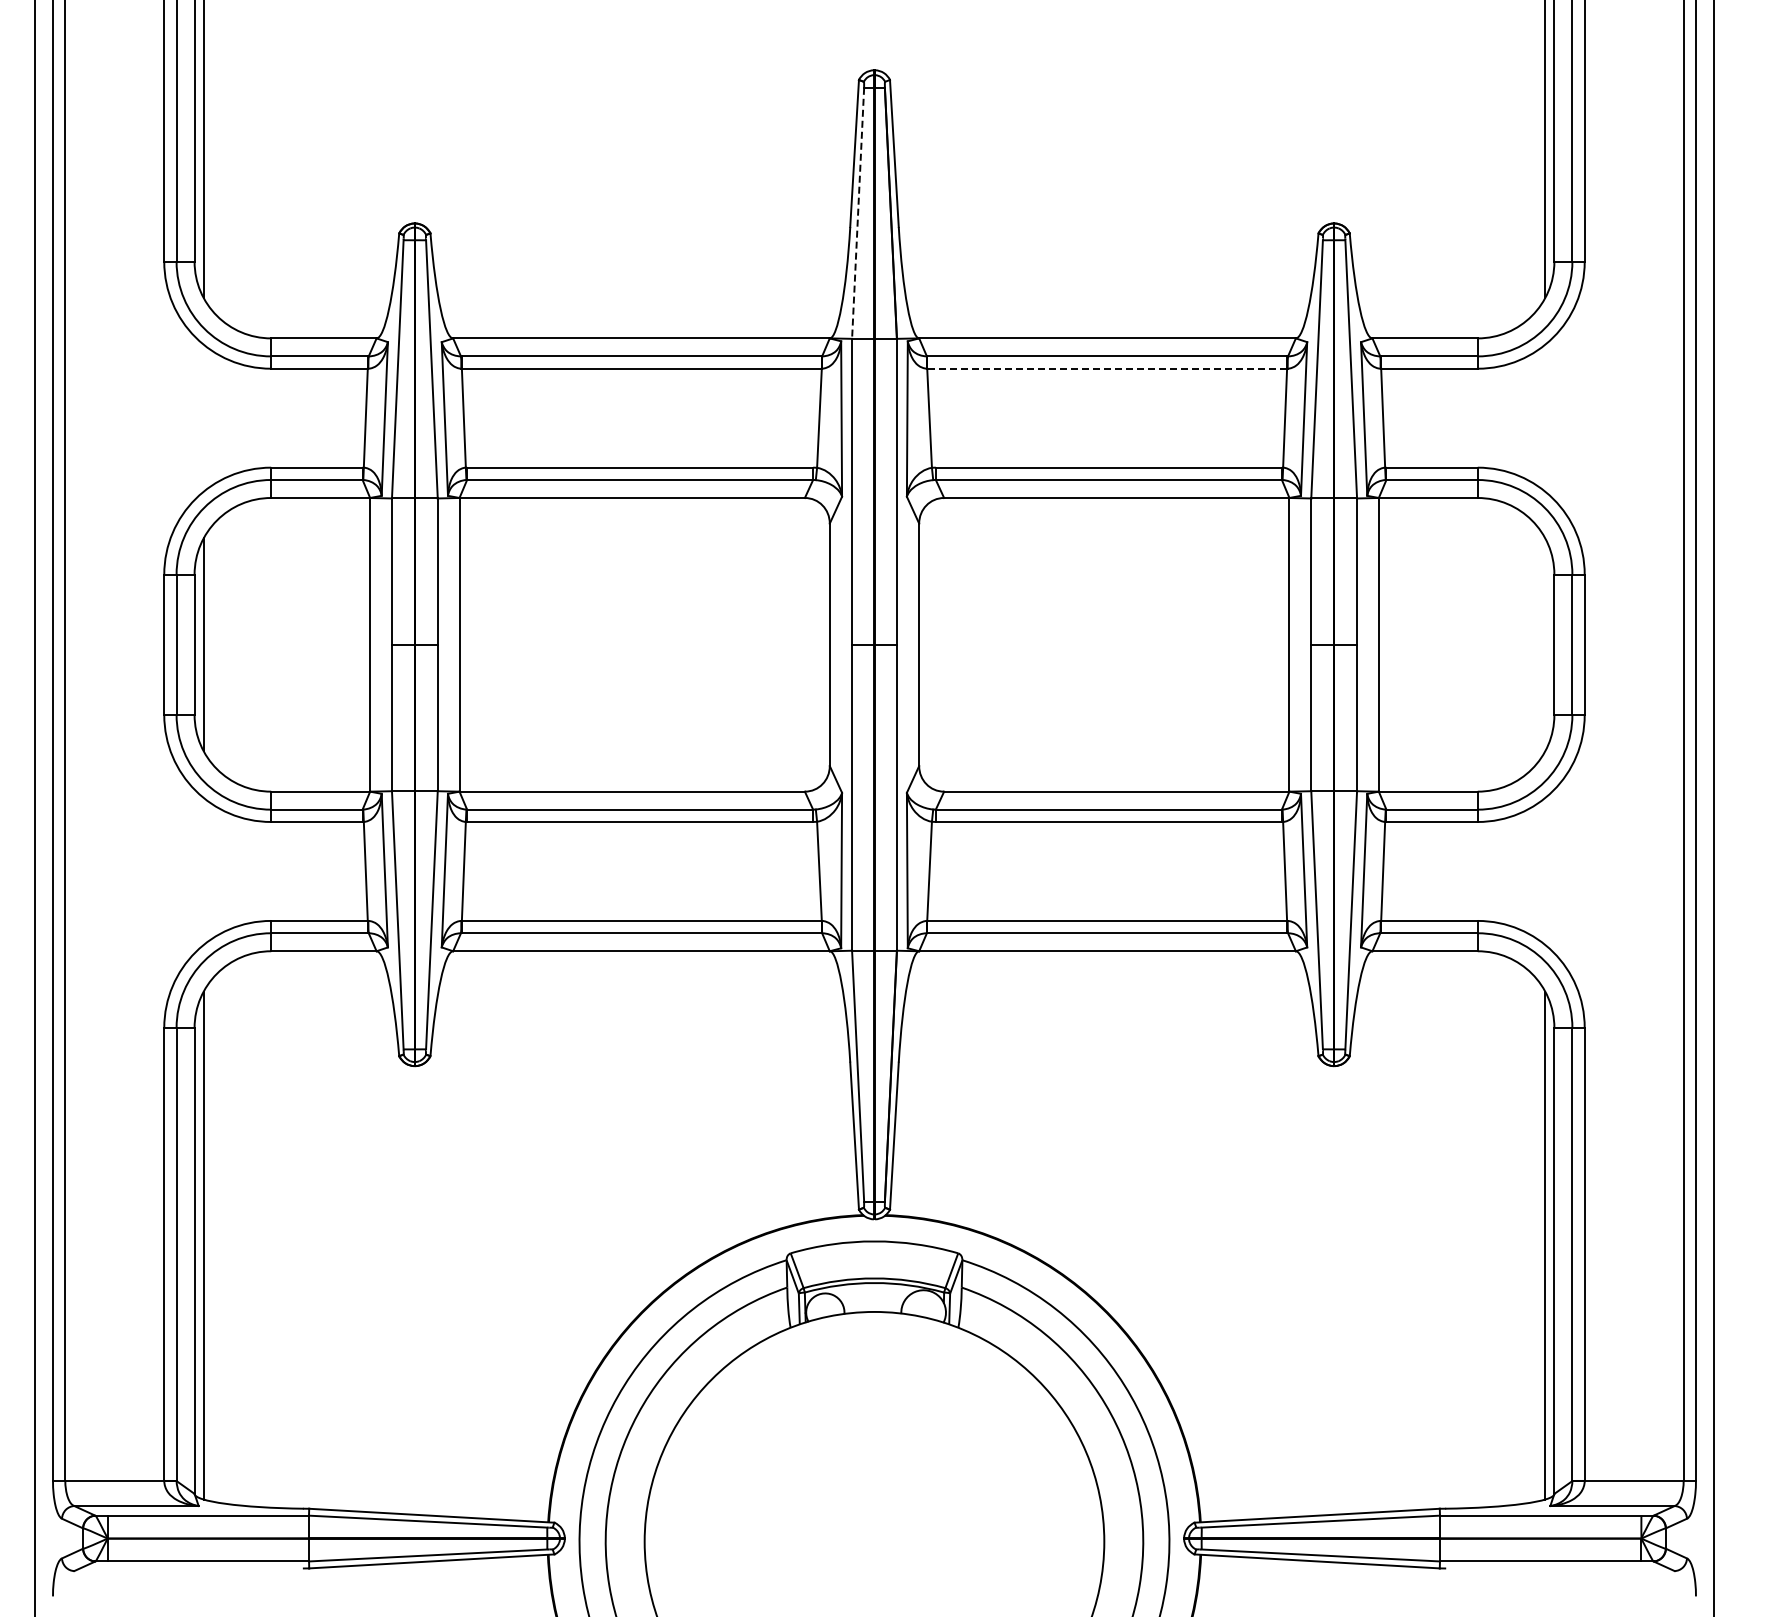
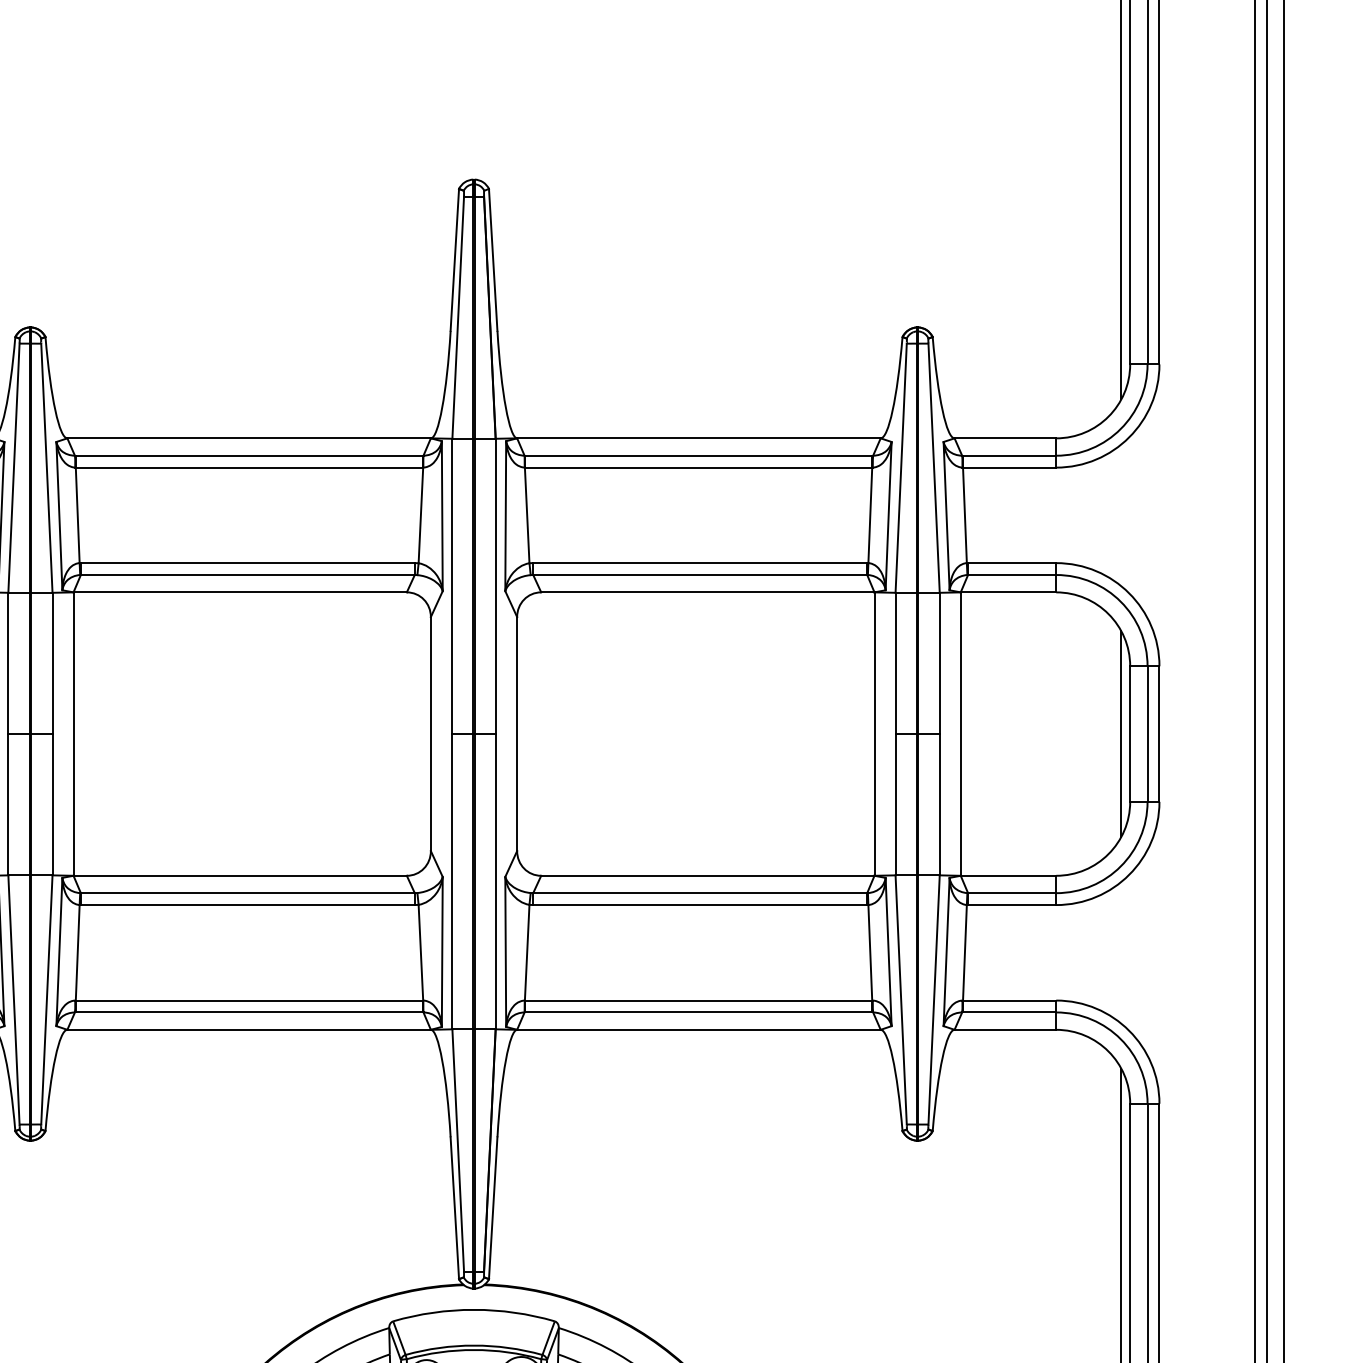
line: (858, 213) -> (458, 317), dashed -> solid
line: (1107, 368) -> (698, 467), dashed -> solid
line: (1544, 644) -> (1120, 733), added

